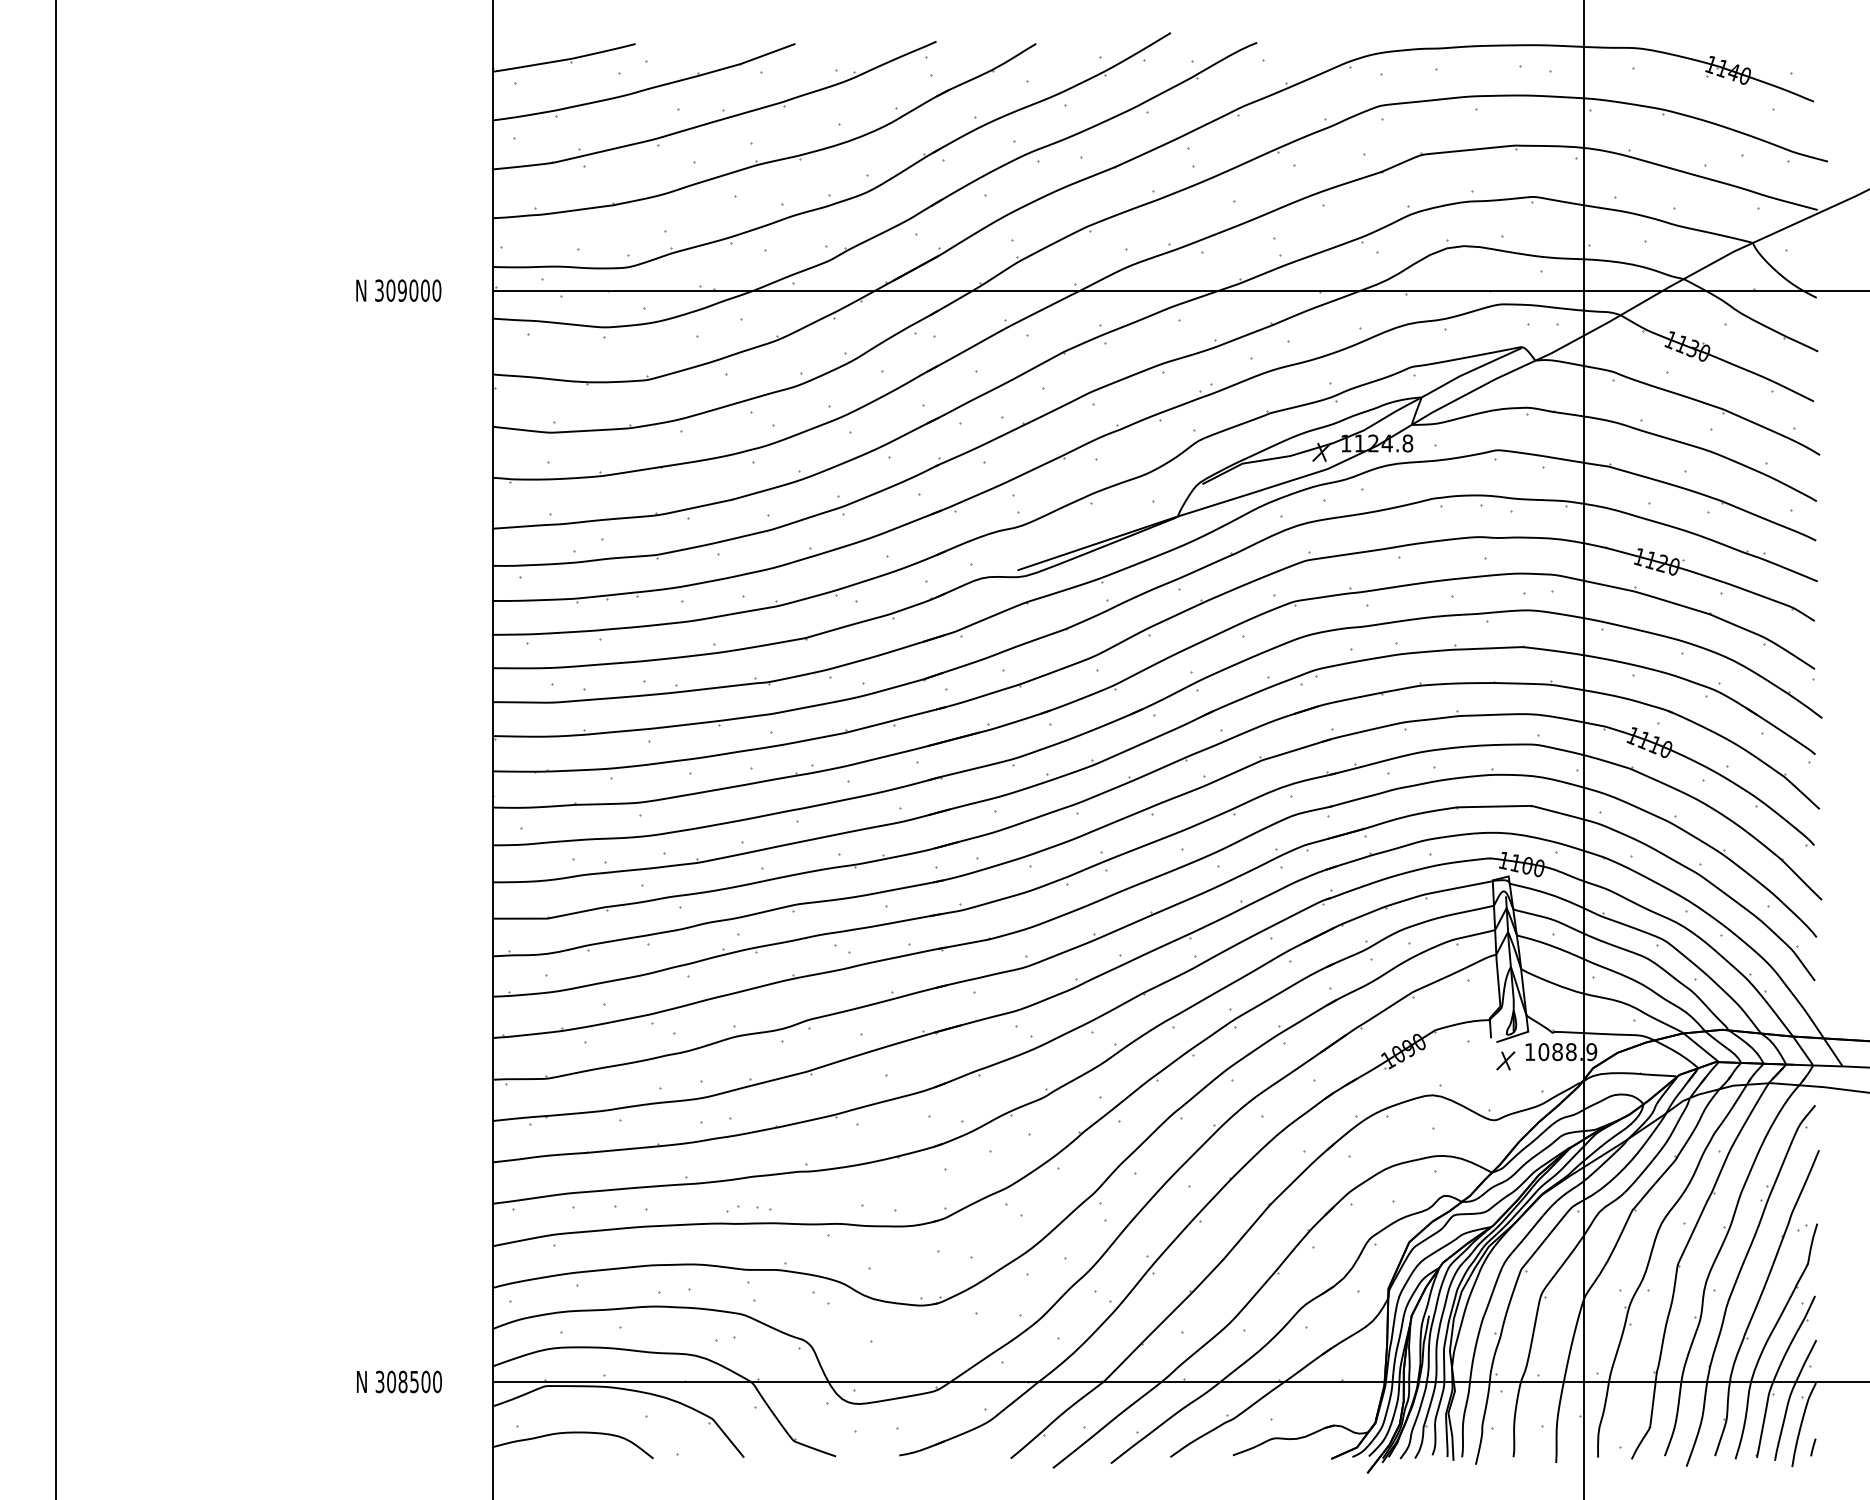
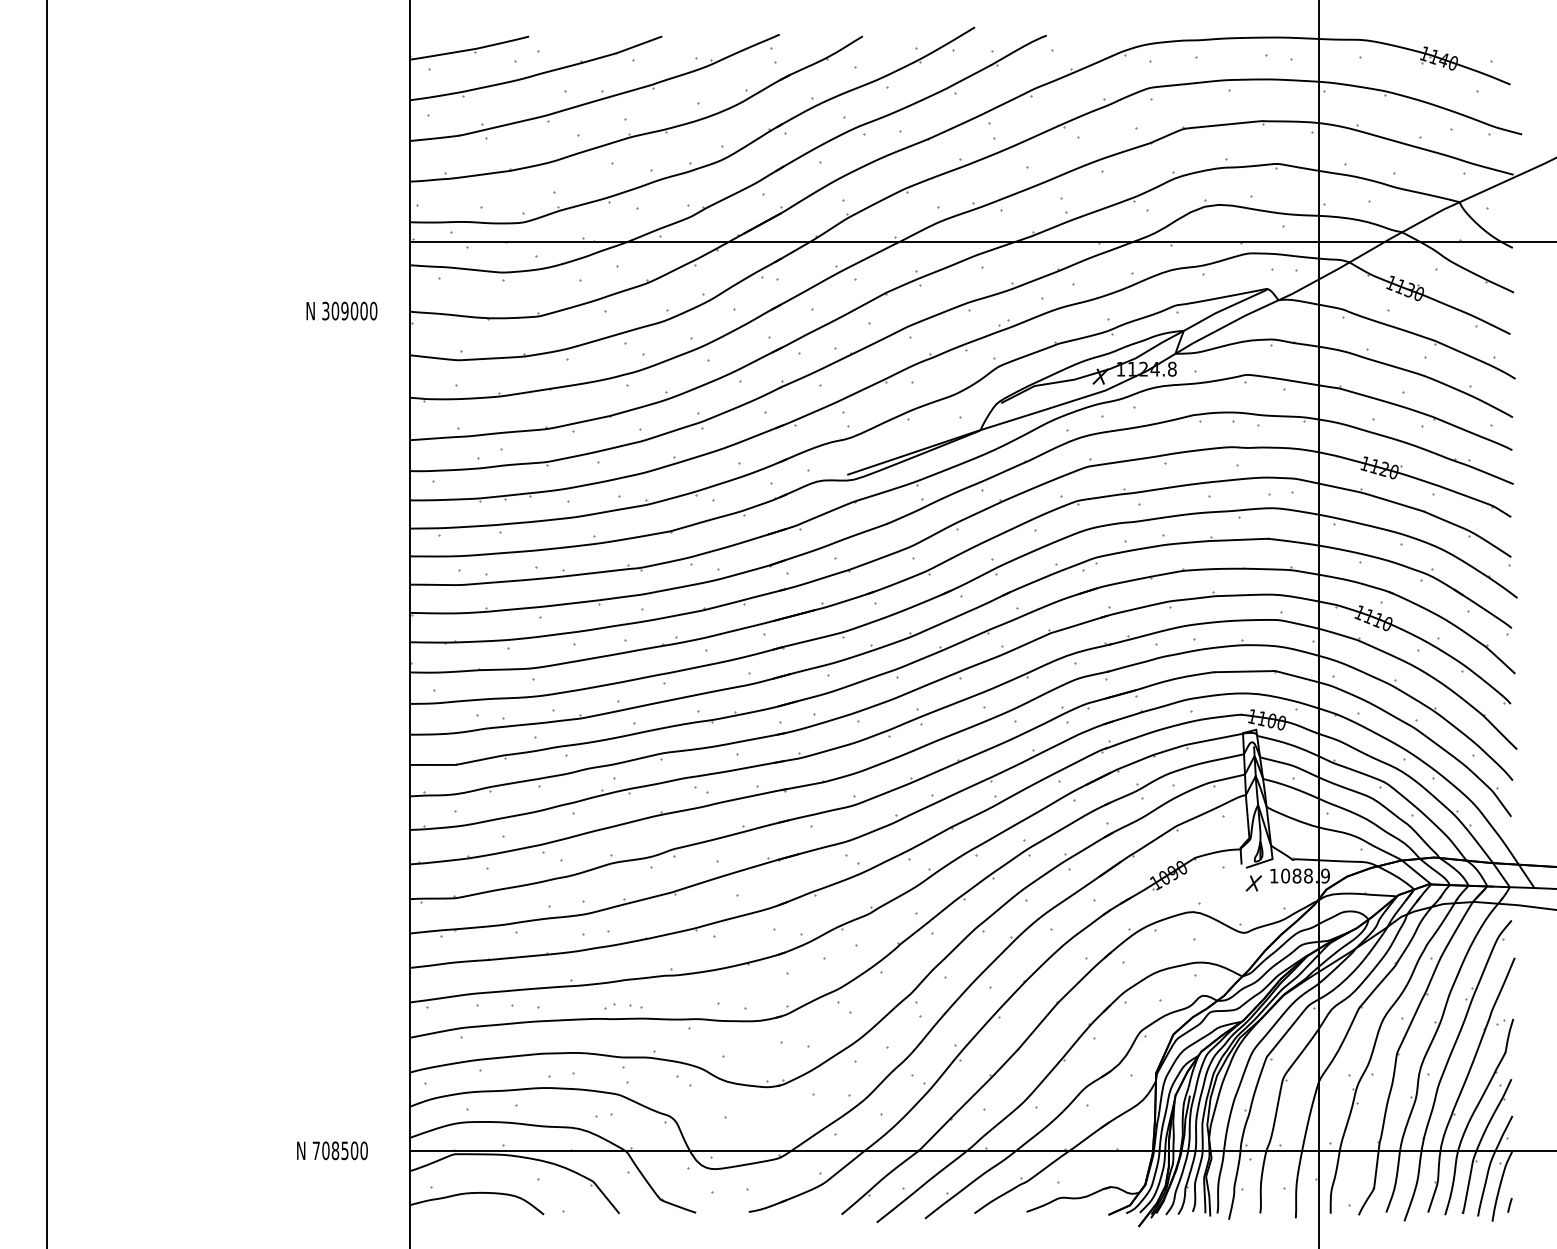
text: (398, 290) -> (341, 310), moved
text: (379, 1381) -> (315, 1150), 308500 -> 708500

